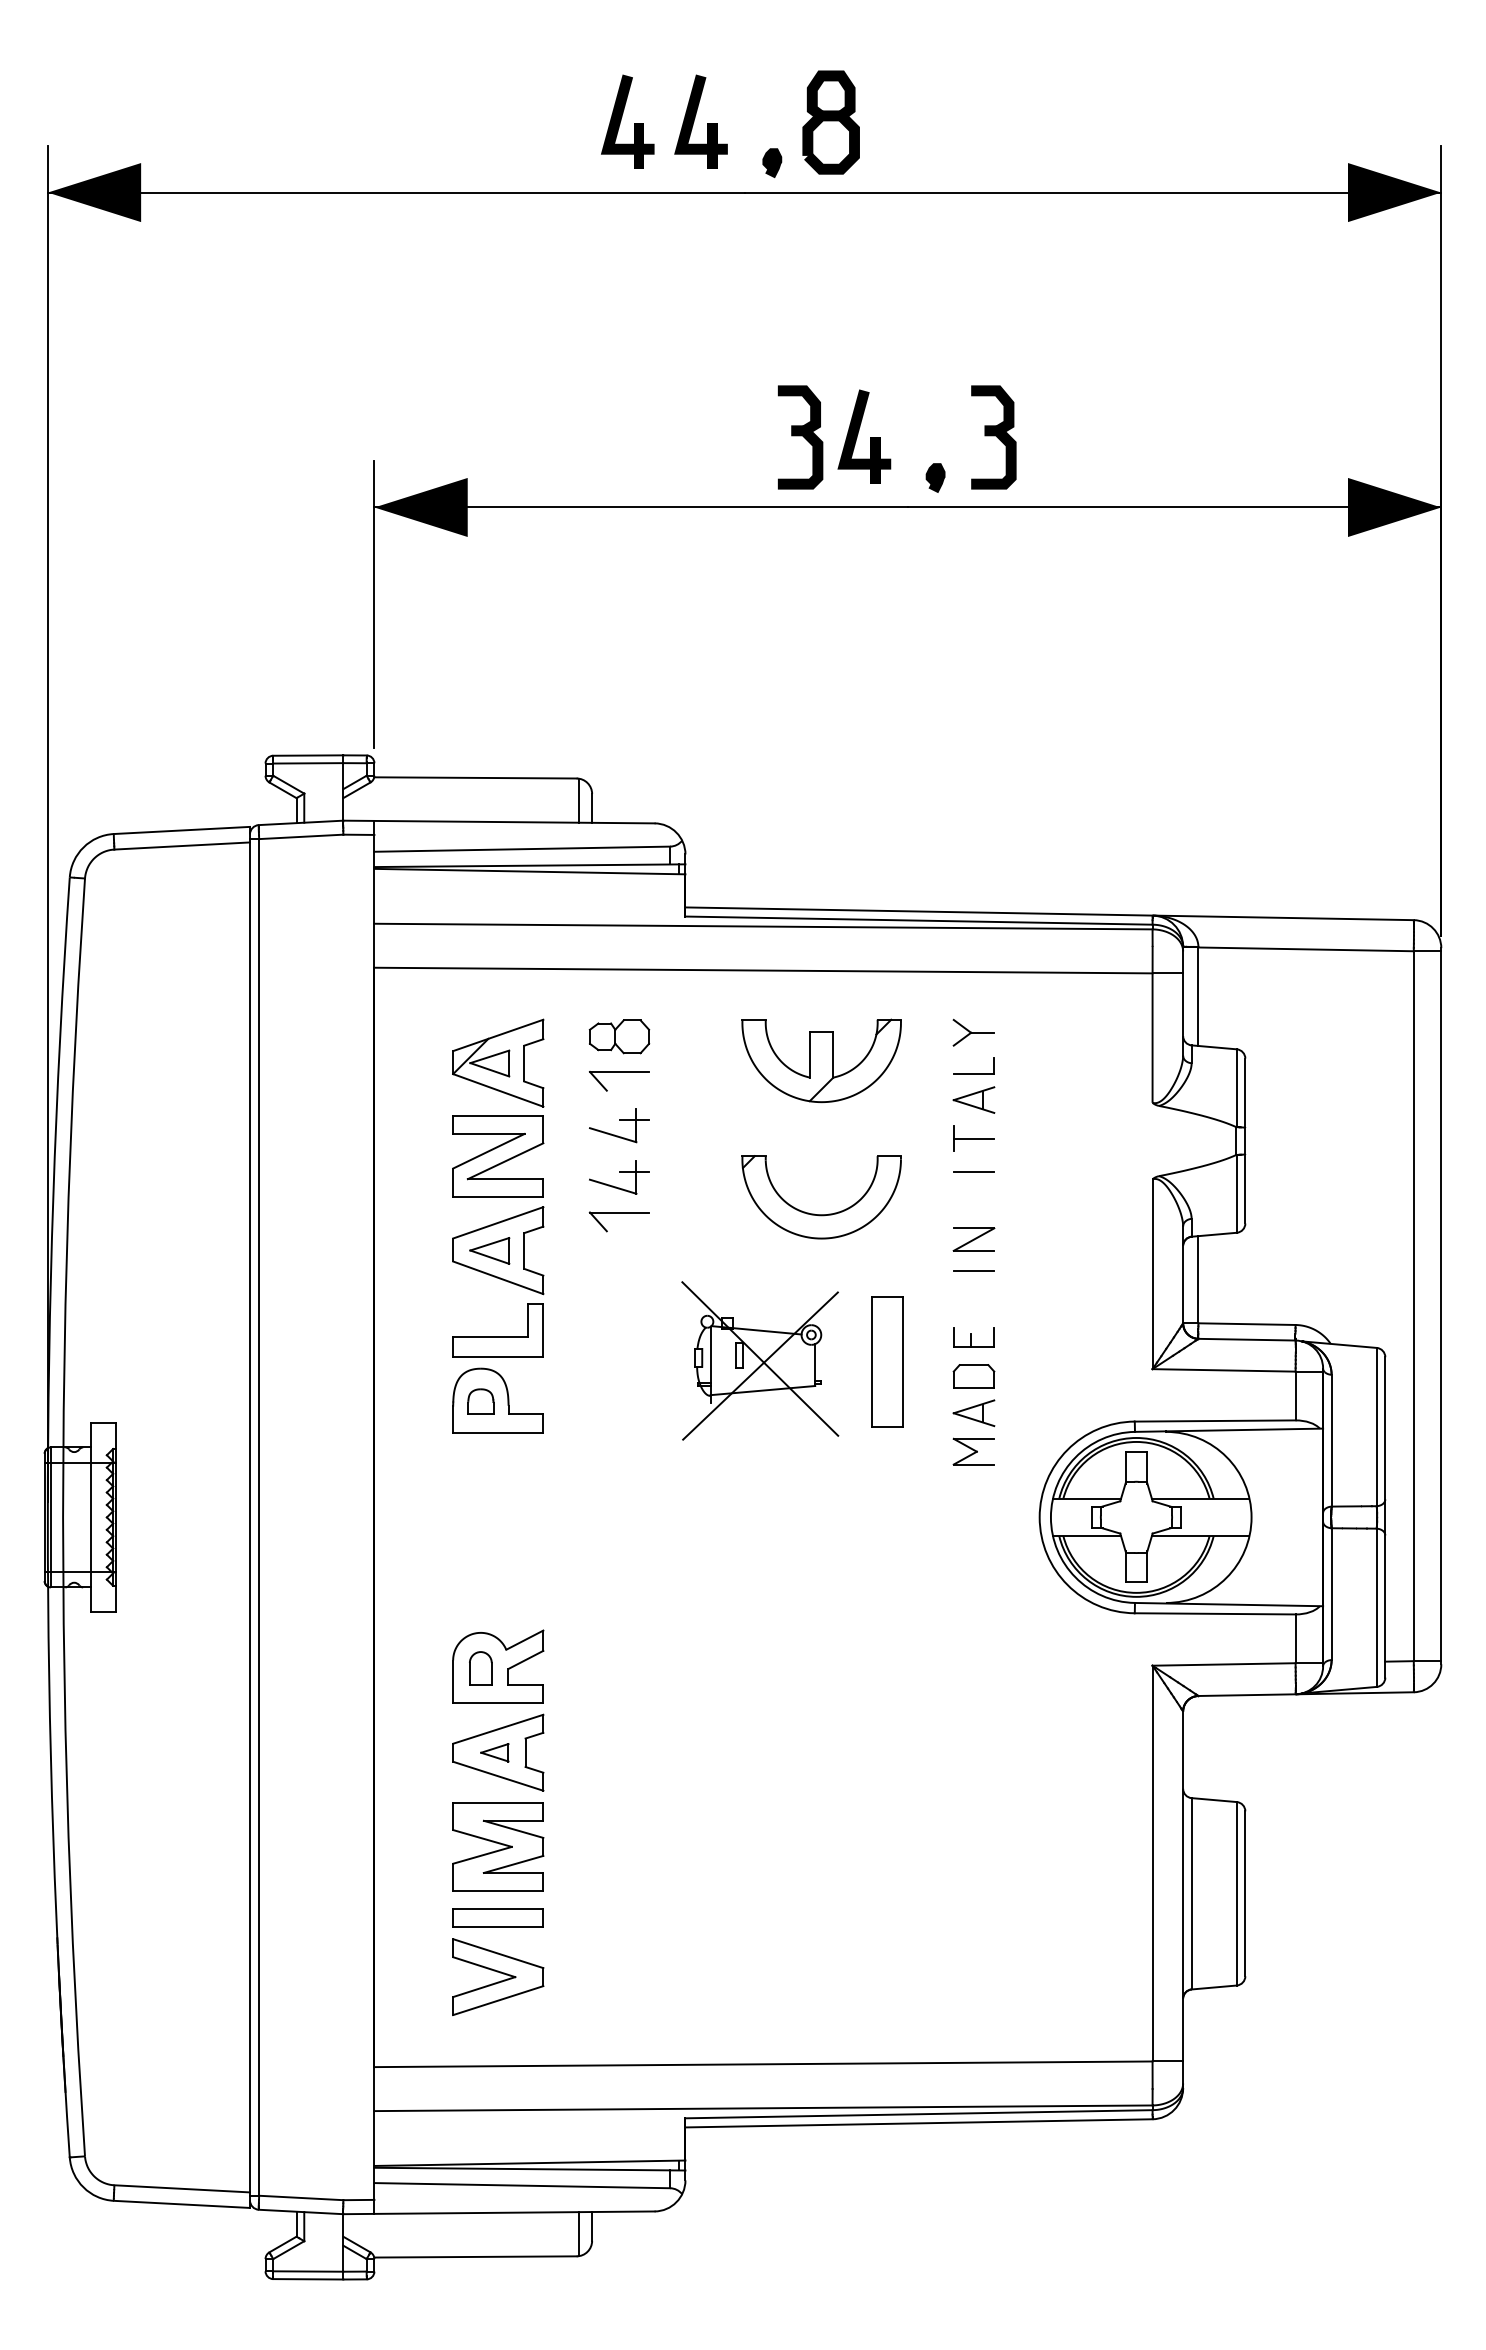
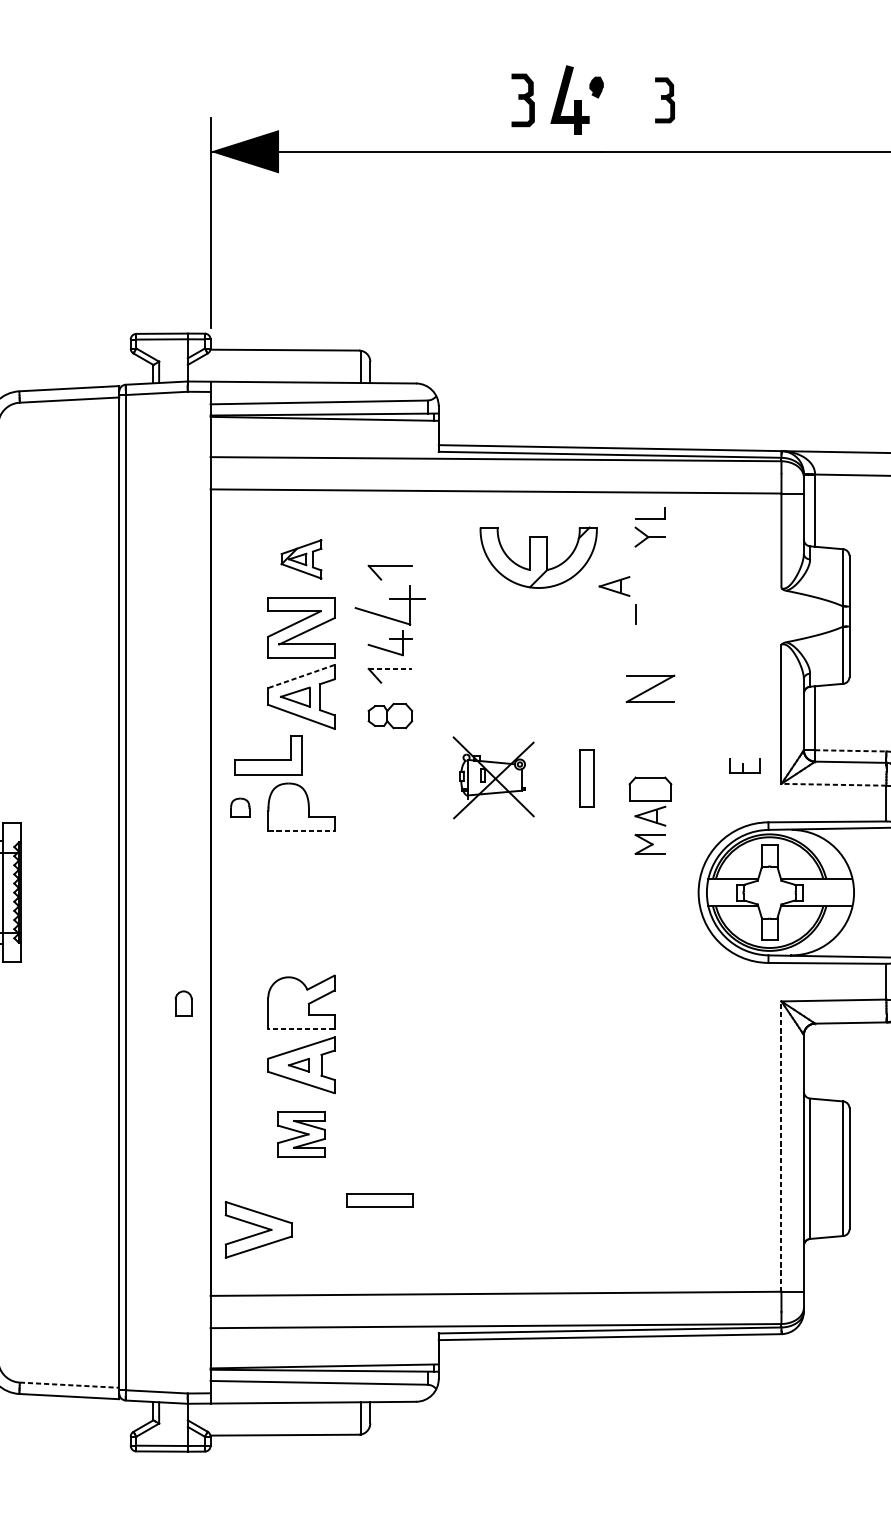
part: (800, 437) -> (523, 100), size x0.7
part: (993, 437) -> (664, 100), size x0.6
part: (935, 477) -> (596, 87), moved
part: (619, 1036) -> (390, 715), moved
part: (498, 1062) -> (301, 558), size x0.6
part: (973, 1073) -> (650, 518), moved
part: (973, 1099) -> (614, 586), moved
part: (619, 1125) -> (390, 605), size x1.6
line: (973, 1138) -> (650, 614), removed
line: (973, 1171) -> (650, 638), removed
line: (619, 1212) -> (390, 668), solid -> dashed
part: (821, 1214) -> (538, 670), removed
line: (498, 1222) -> (301, 676), solid -> dashed
part: (973, 1239) -> (650, 688), size x1.6
line: (973, 1271) -> (650, 712), removed
line: (1246, 1324) -> (850, 751), solid -> dashed
part: (497, 1330) -> (267, 755), moved
part: (973, 1337) -> (744, 766), moved
part: (760, 1360) -> (493, 777), size x0.7
part: (887, 1361) -> (586, 778), size x0.6
line: (1224, 1370) -> (834, 784), solid -> dashed
part: (973, 1376) -> (650, 789), size x1.4
part: (480, 1401) -> (240, 807), moved
line: (498, 1433) -> (301, 831), solid -> dashed
part: (480, 1668) -> (183, 1003), moved
line: (497, 1702) -> (300, 1028), solid -> dashed
part: (498, 1846) -> (301, 1134), size x0.7
line: (1152, 1863) -> (781, 1146), solid -> dashed
part: (497, 1917) -> (379, 1200), moved
part: (498, 1977) -> (259, 1230), moved
line: (182, 2188) -> (69, 1384), solid -> dashed

